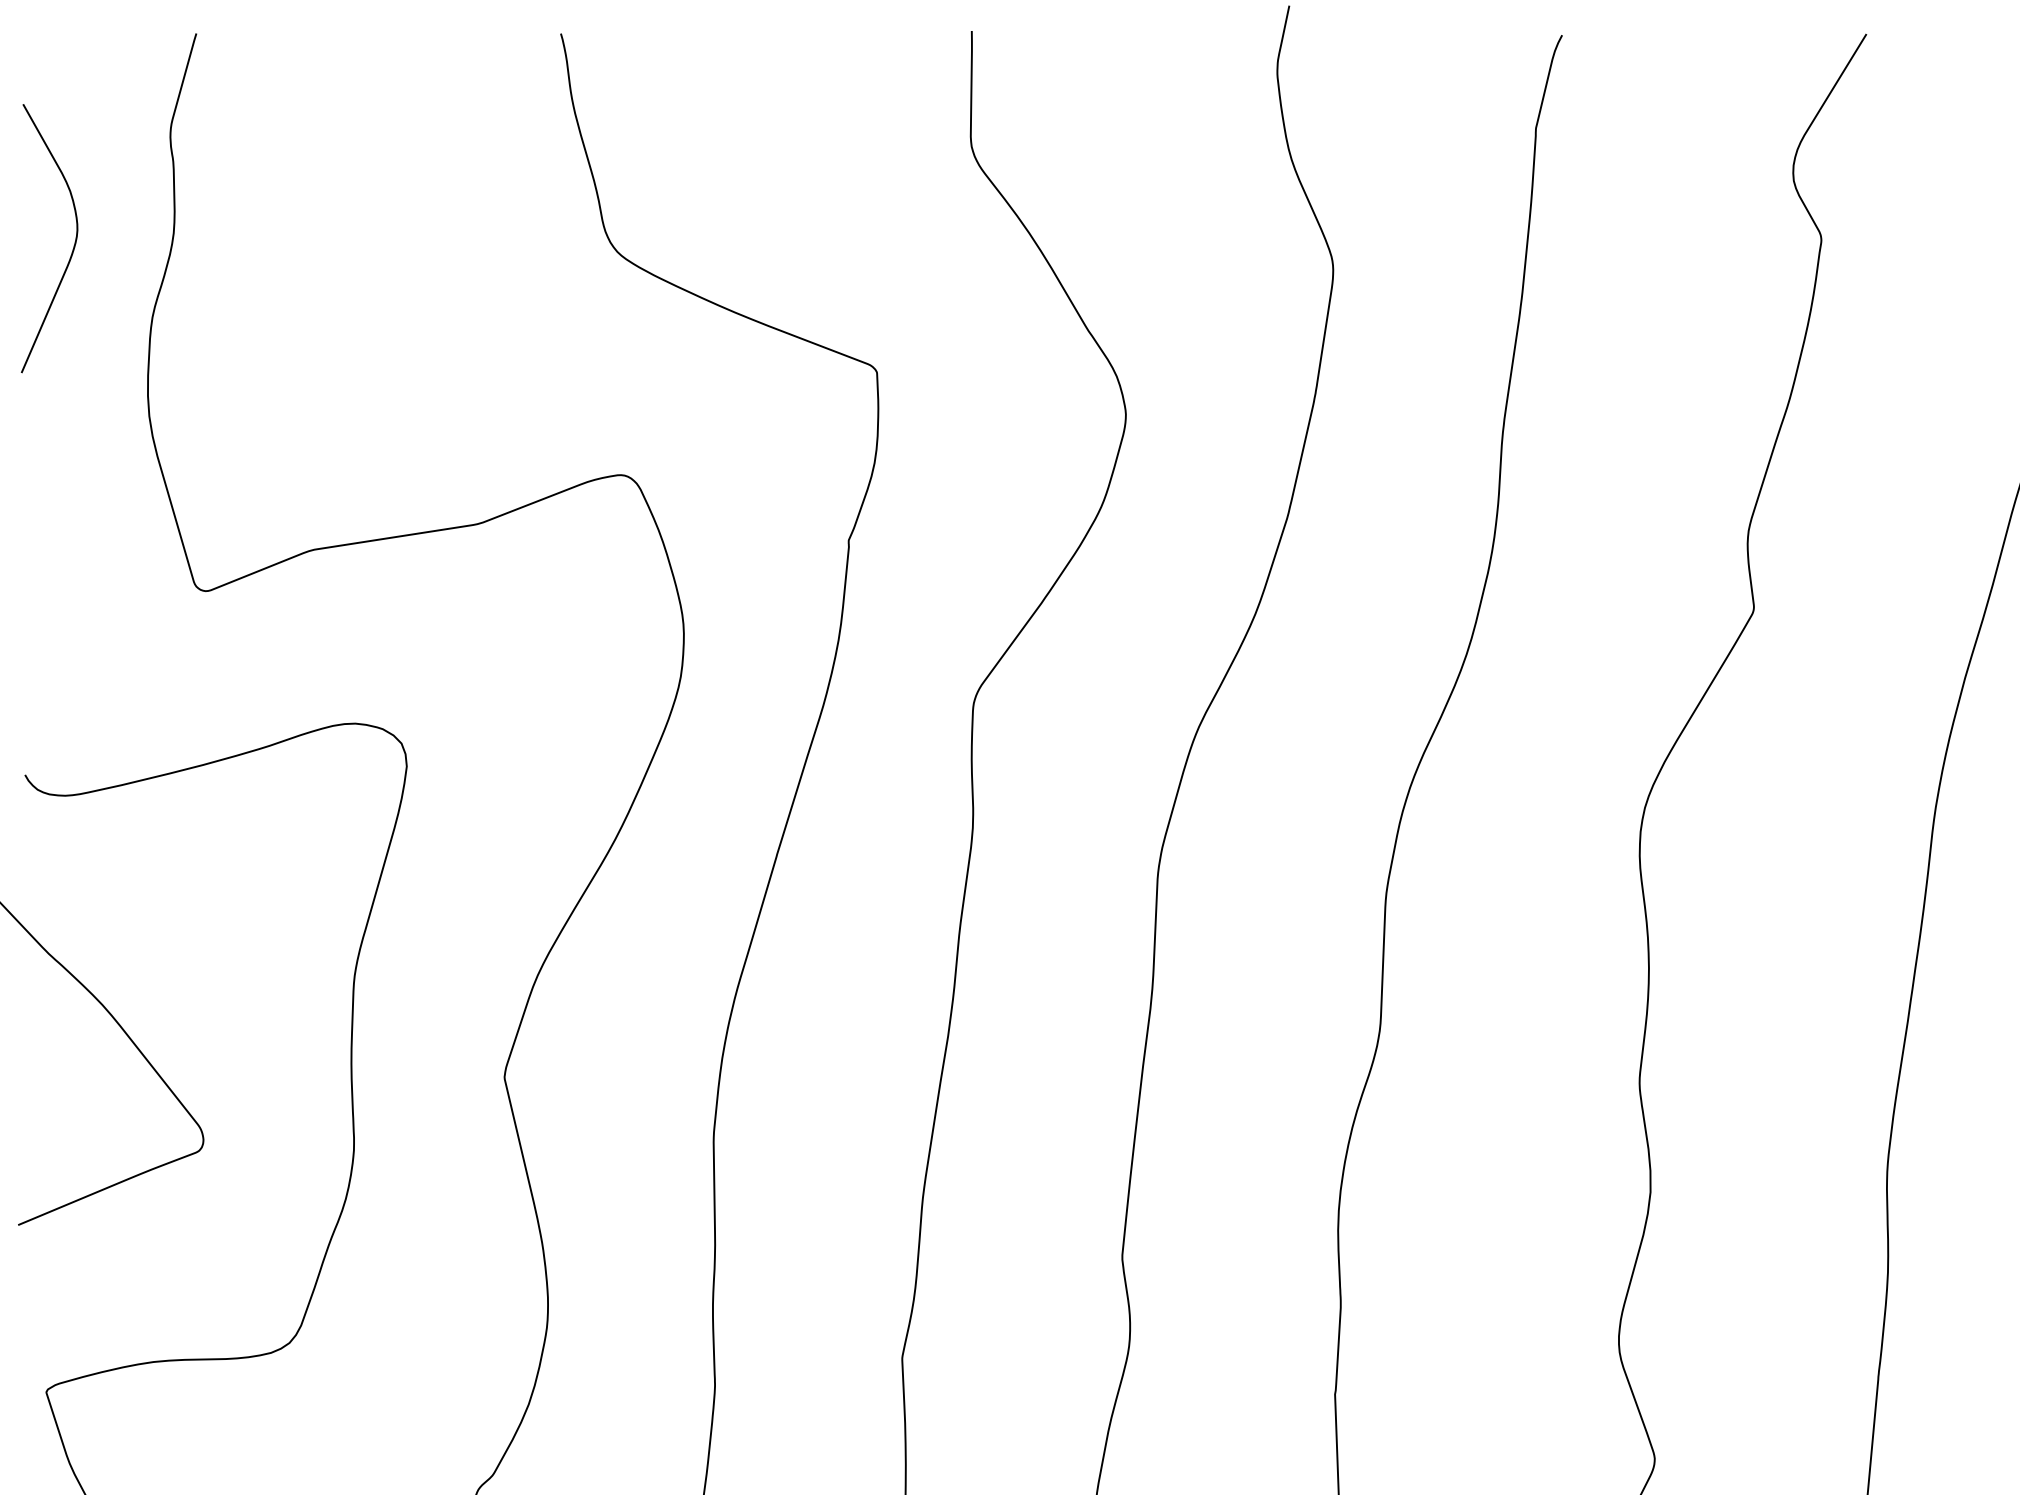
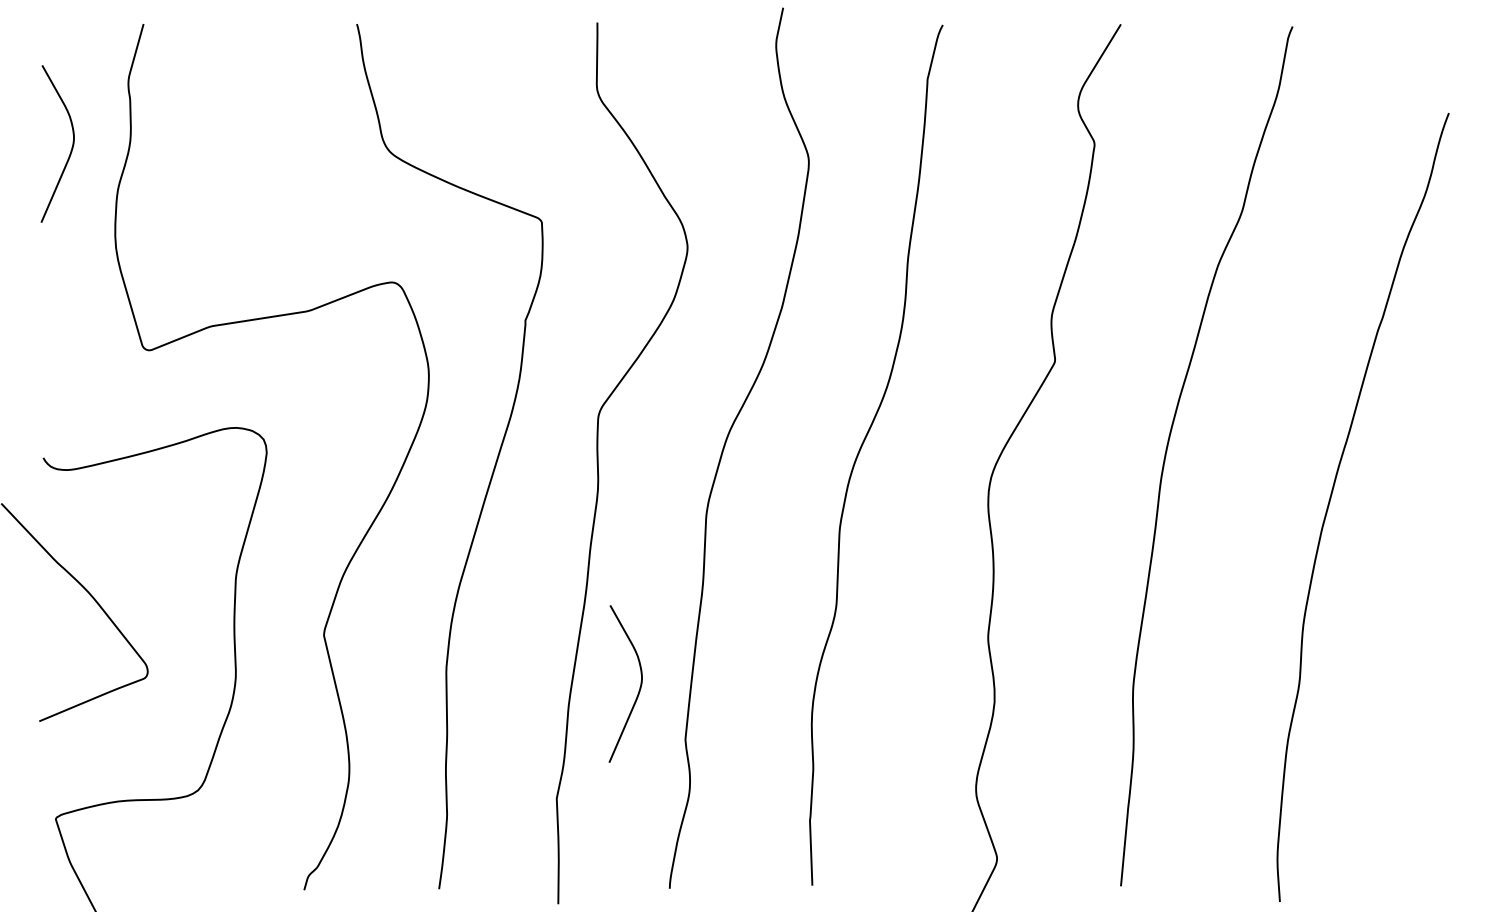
curve: (1043, 1167) -> (639, 687), added

